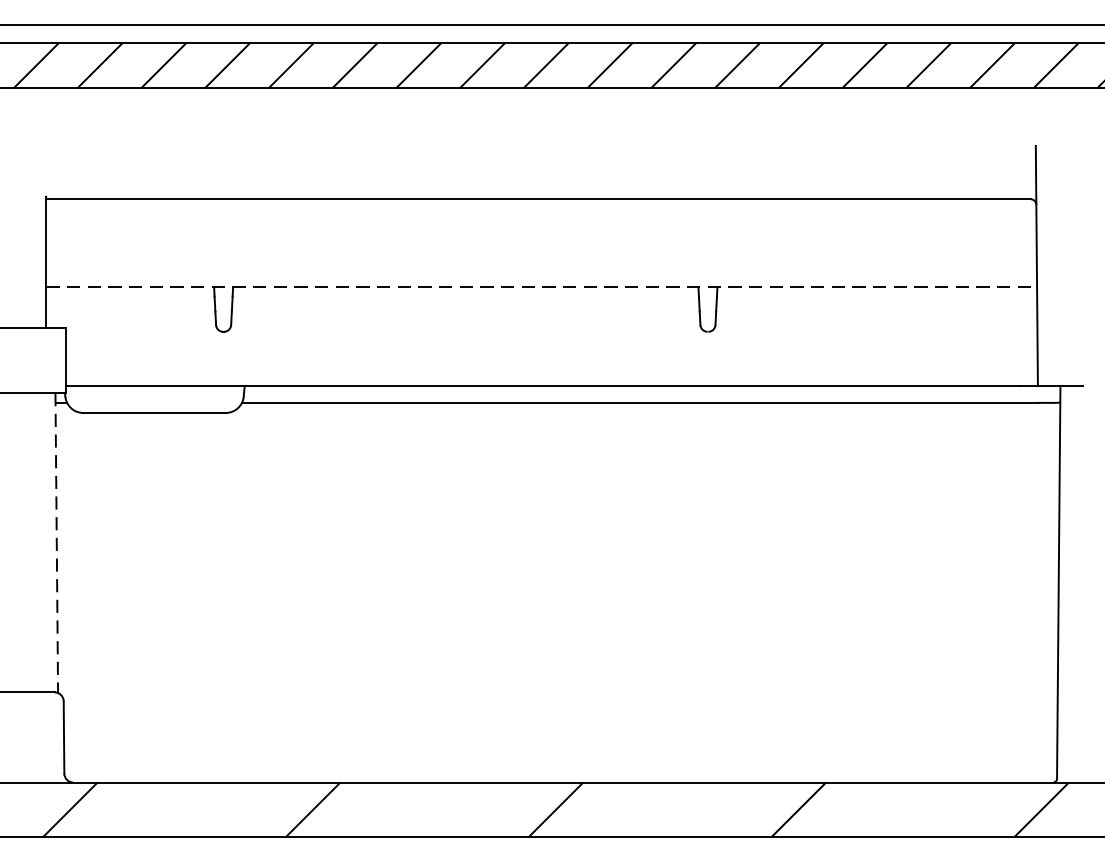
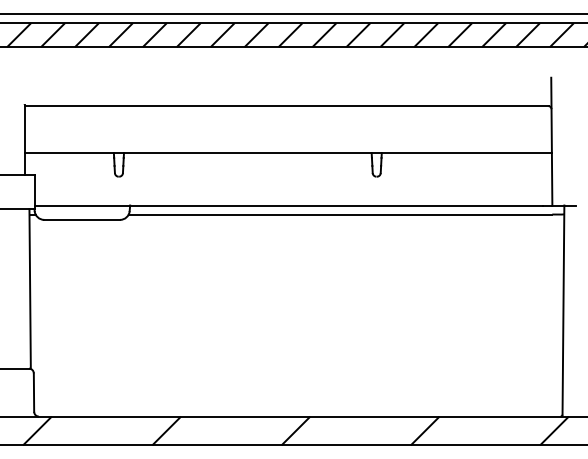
line: (542, 288) -> (288, 153), dashed -> solid
line: (57, 543) -> (30, 289), dashed -> solid

